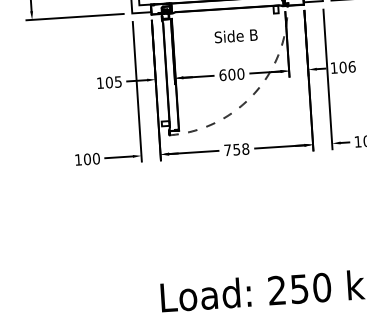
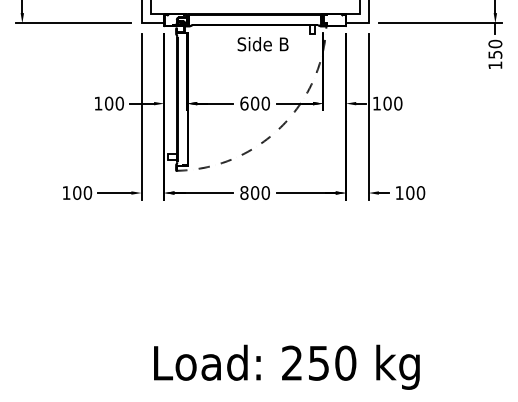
text: (235, 36) -> (262, 44), moved
text: (352, 66) -> (398, 103), 106 -> 100
text: (118, 81) -> (119, 103), 105 -> 100
text: (236, 149) -> (254, 192), 758 -> 800

